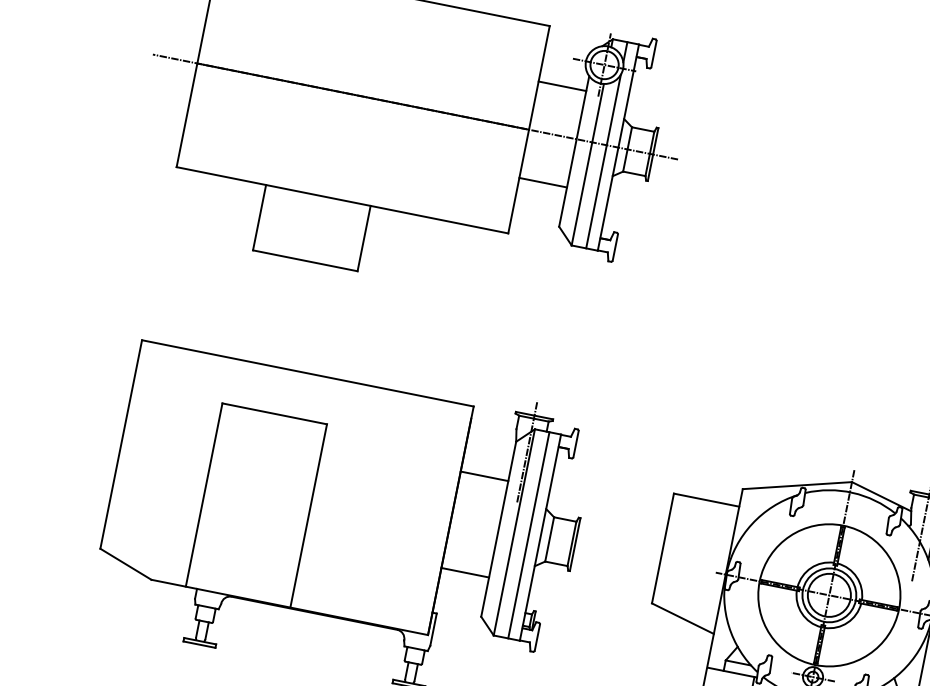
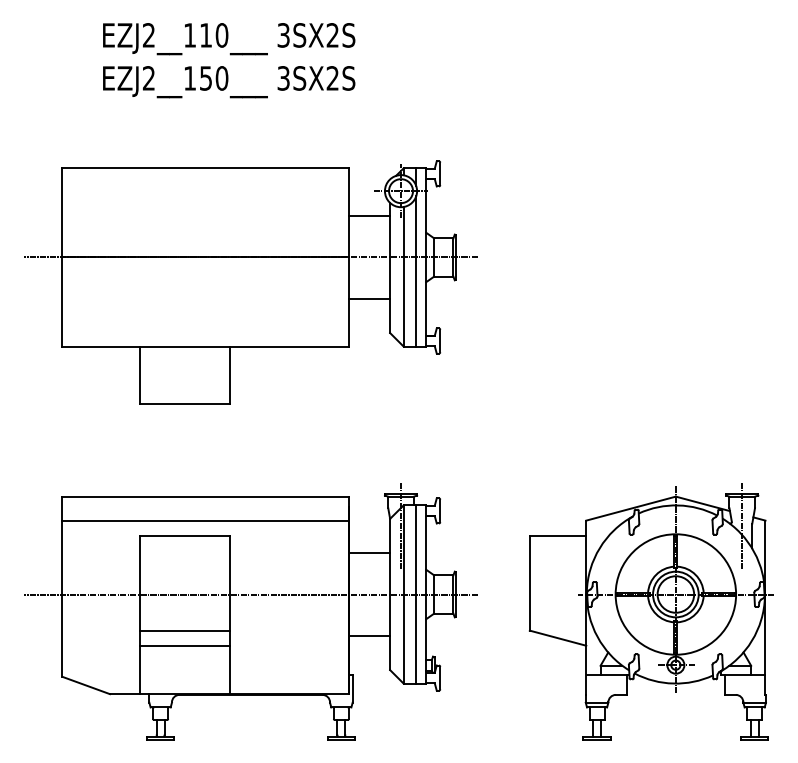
line: (302, 400) -> (205, 520), added
line: (337, 496) -> (250, 594), added
line: (252, 523) -> (184, 630), added
line: (248, 540) -> (184, 645), added

